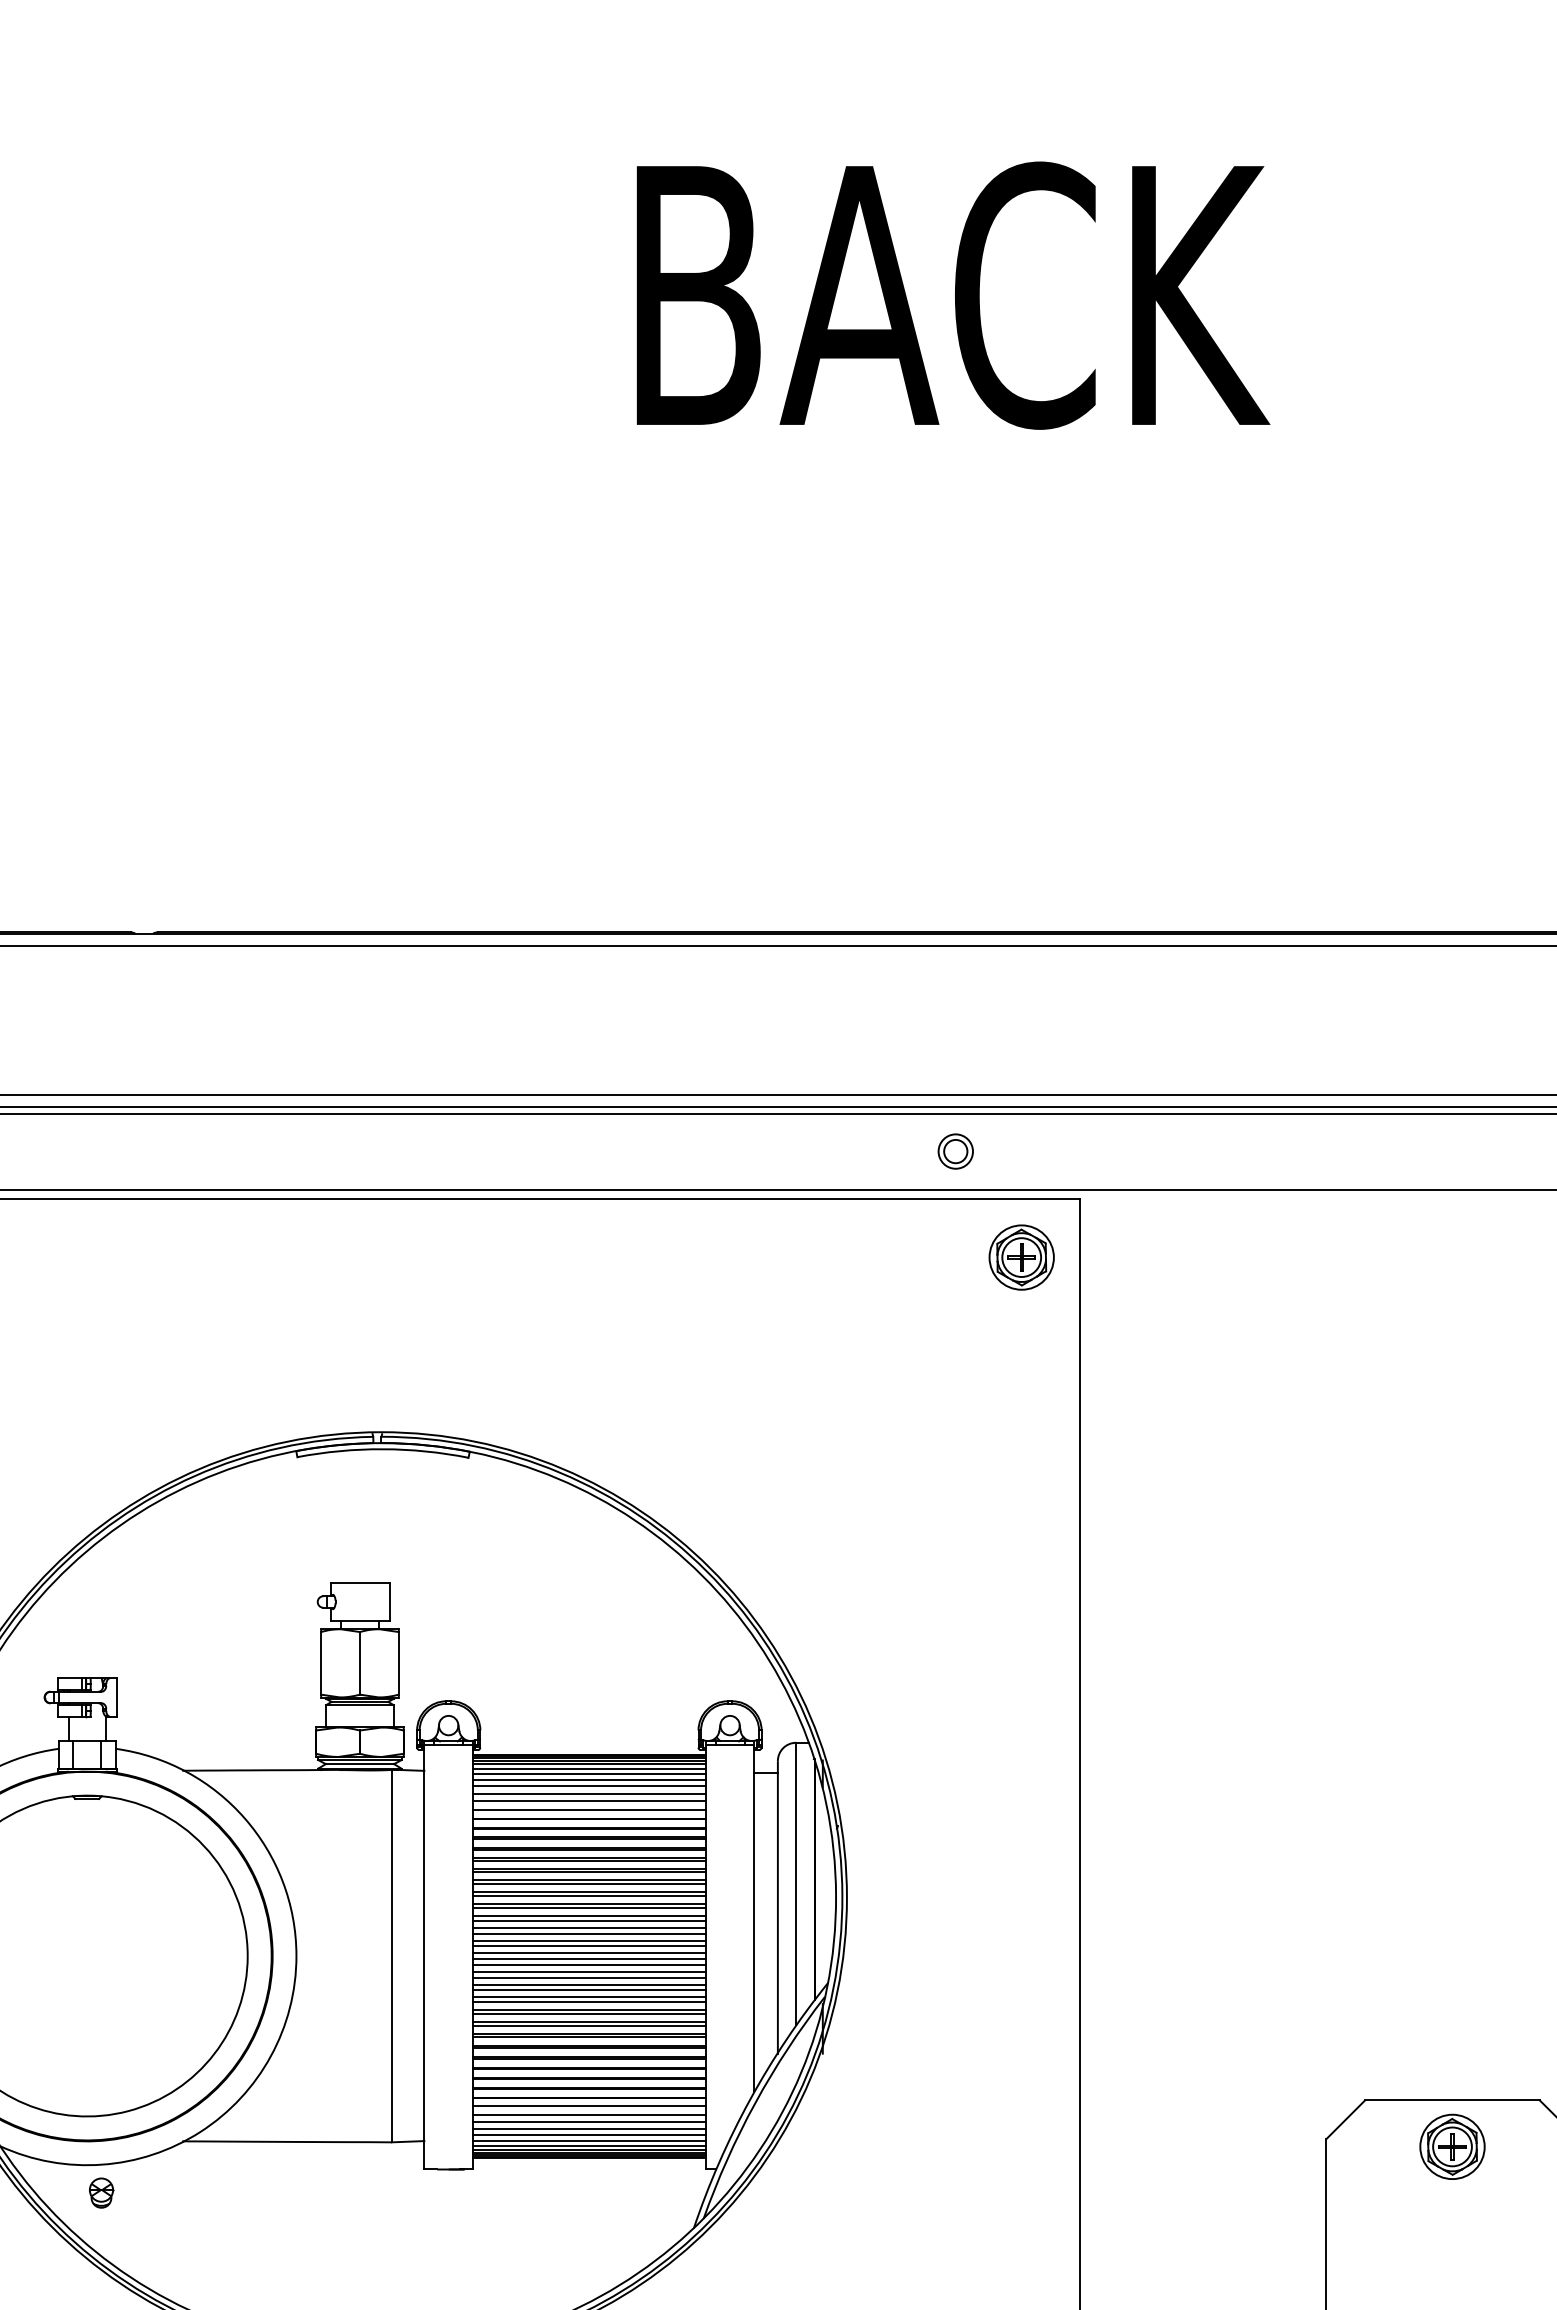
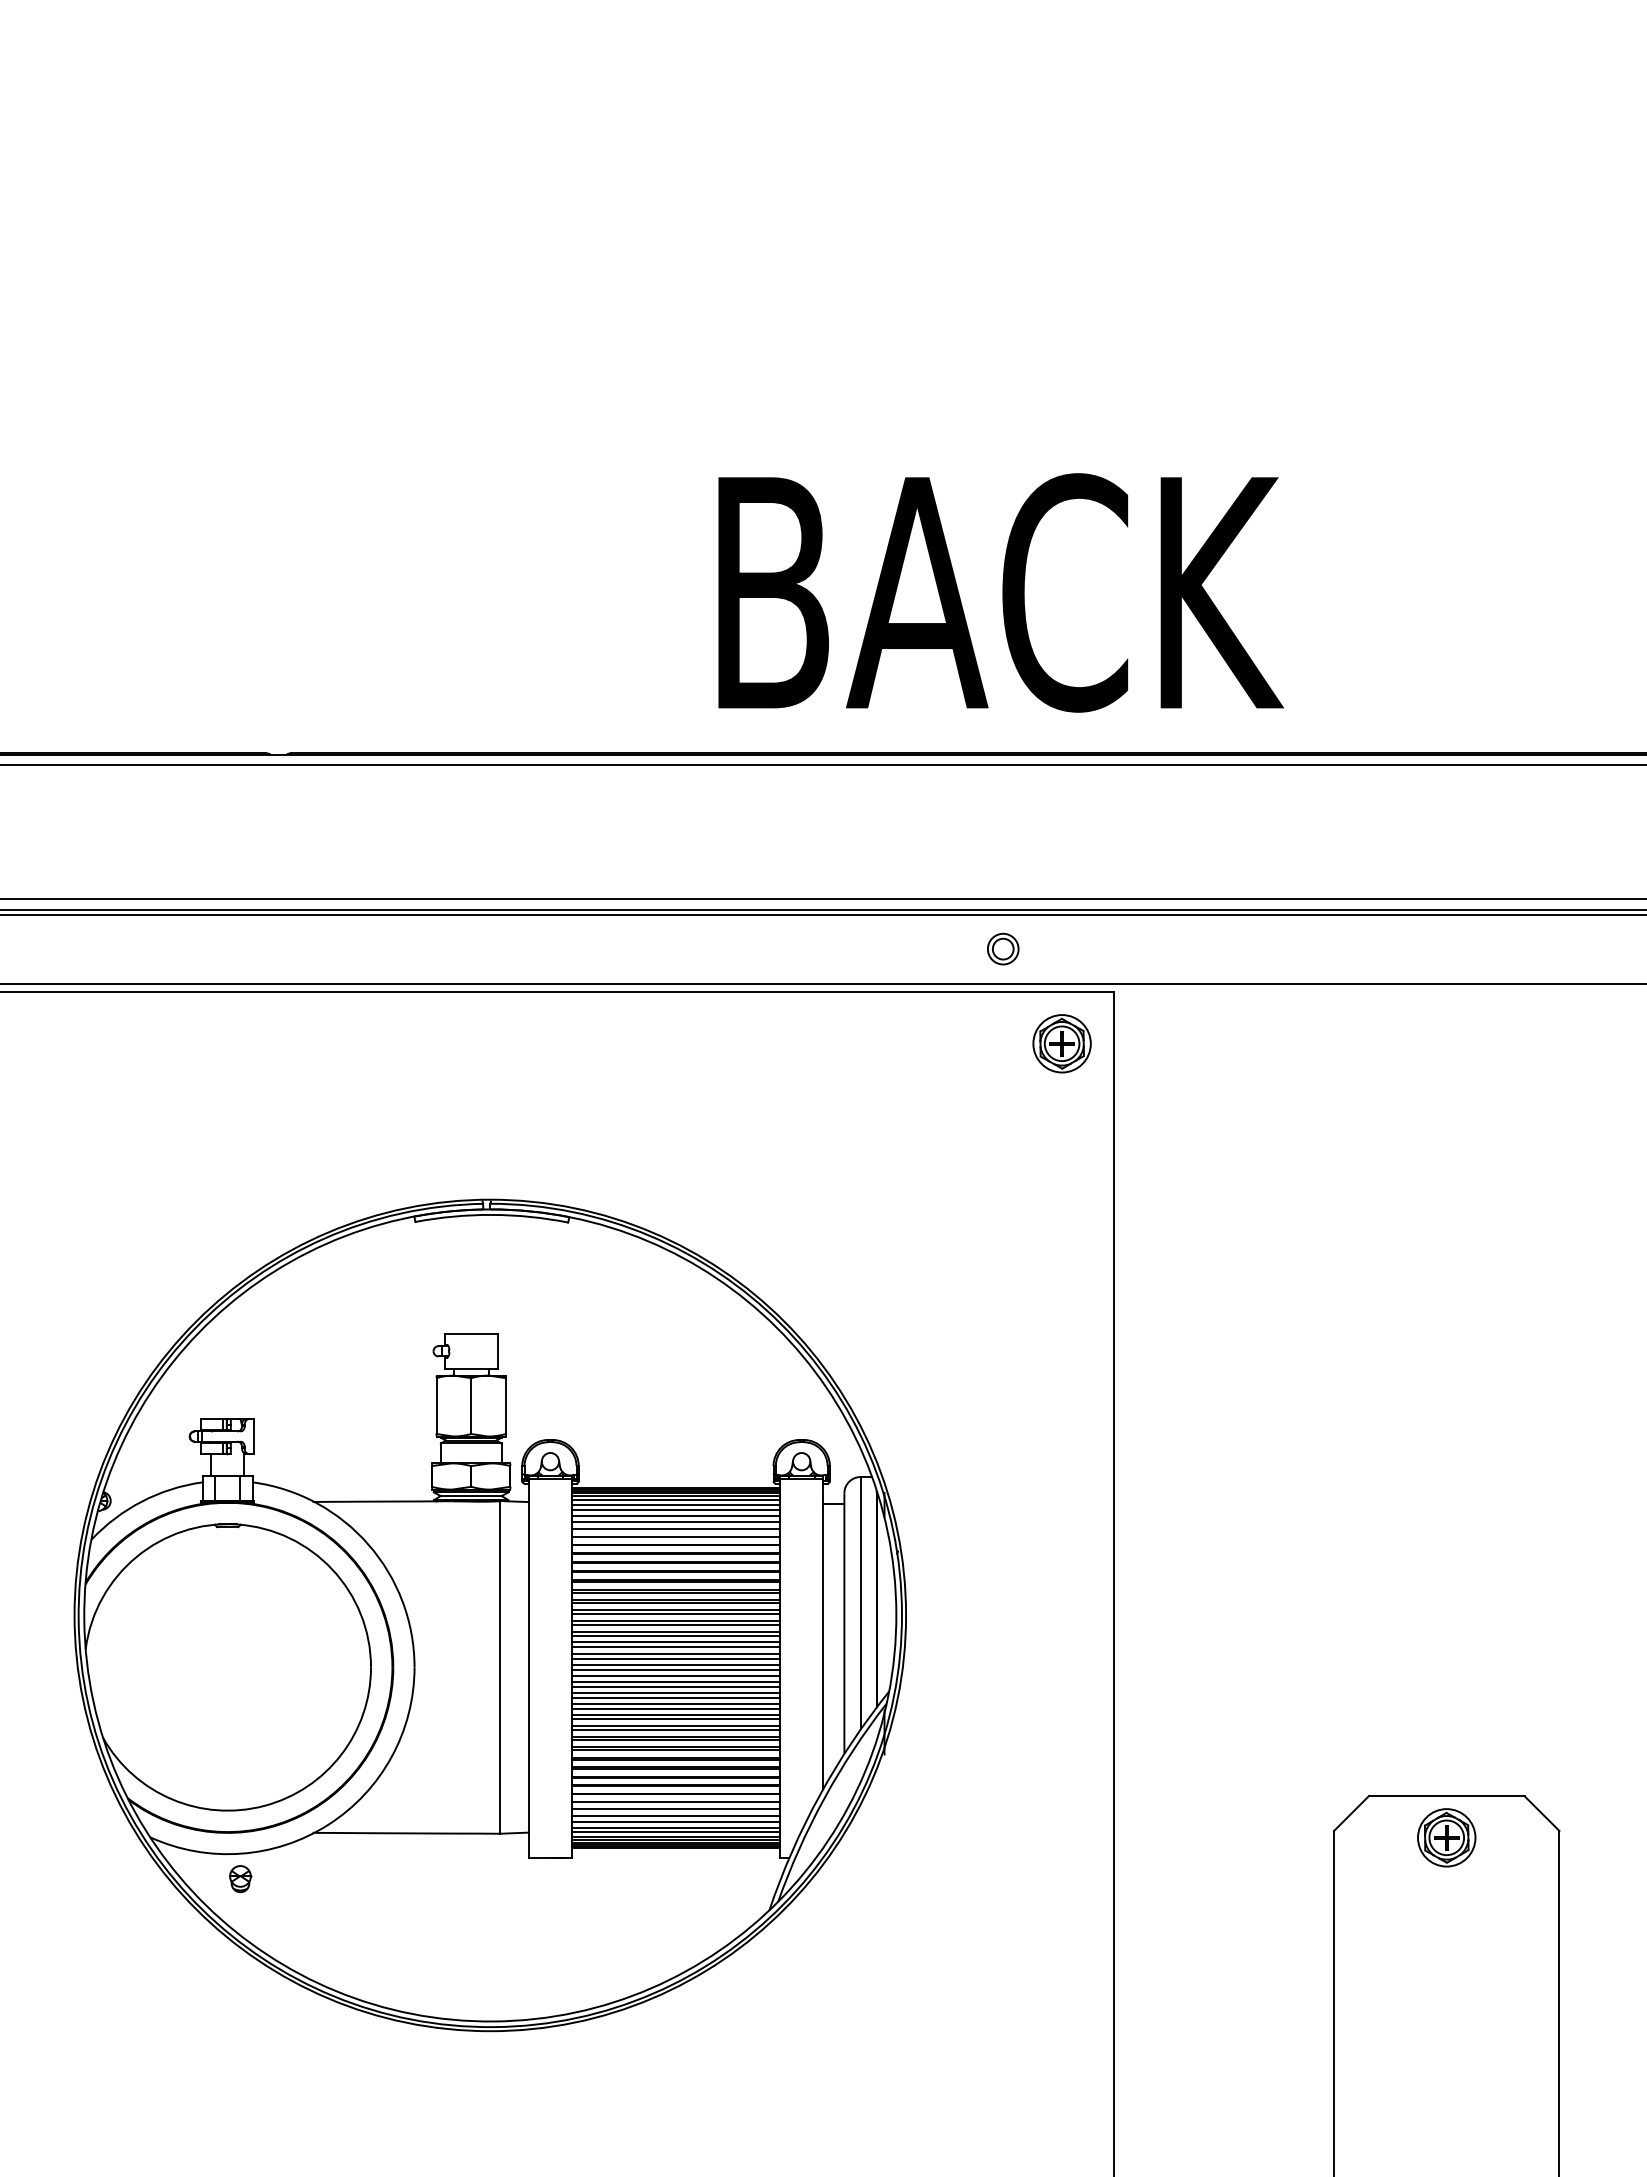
text: (952, 295) -> (1000, 592), moved

